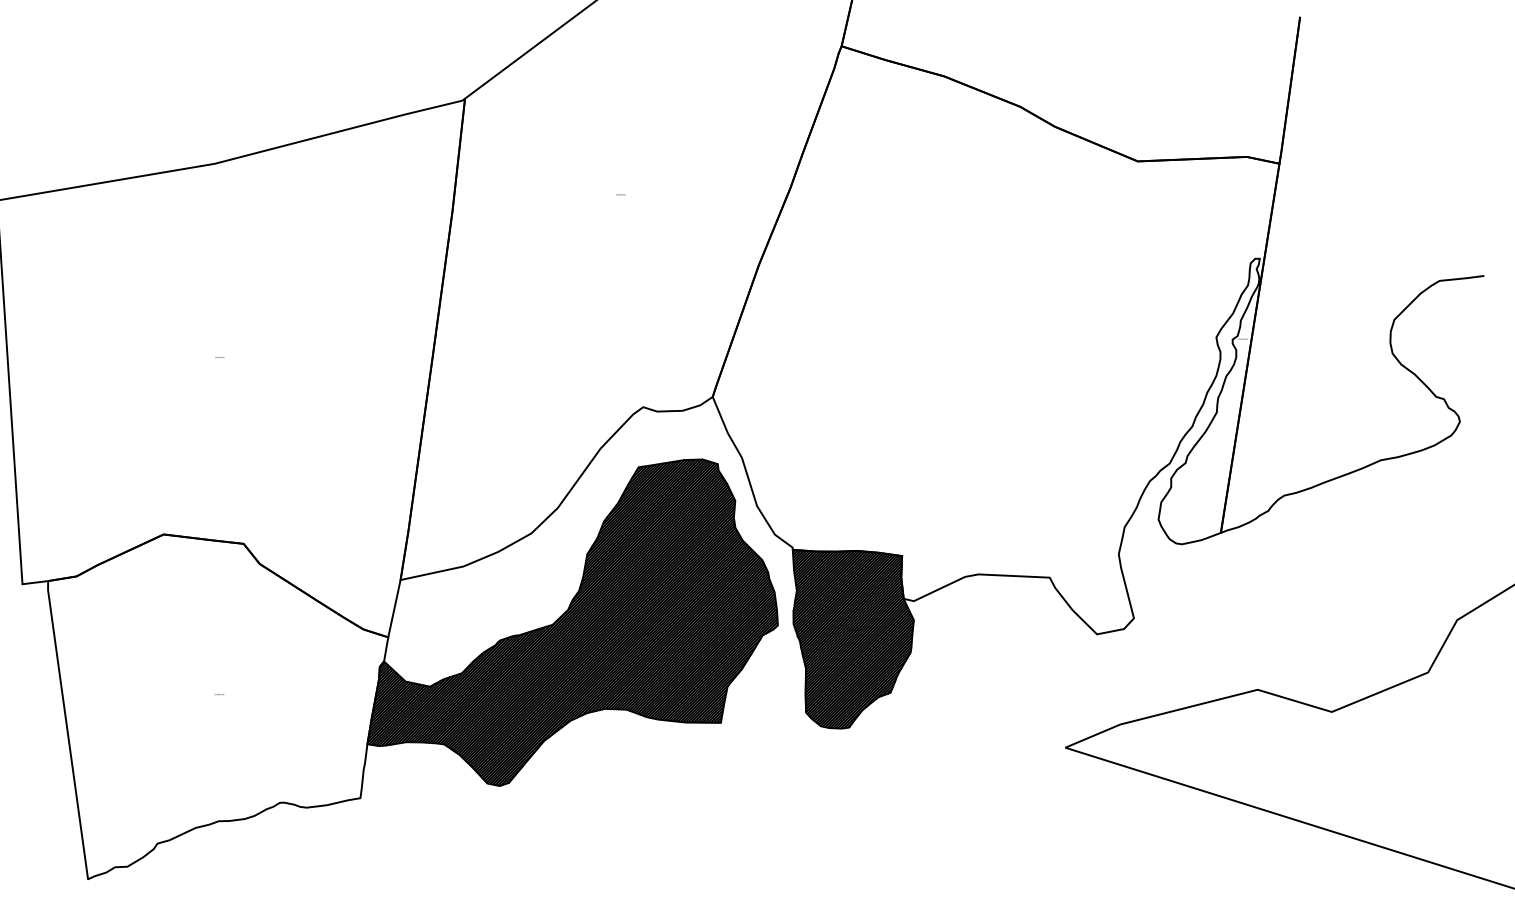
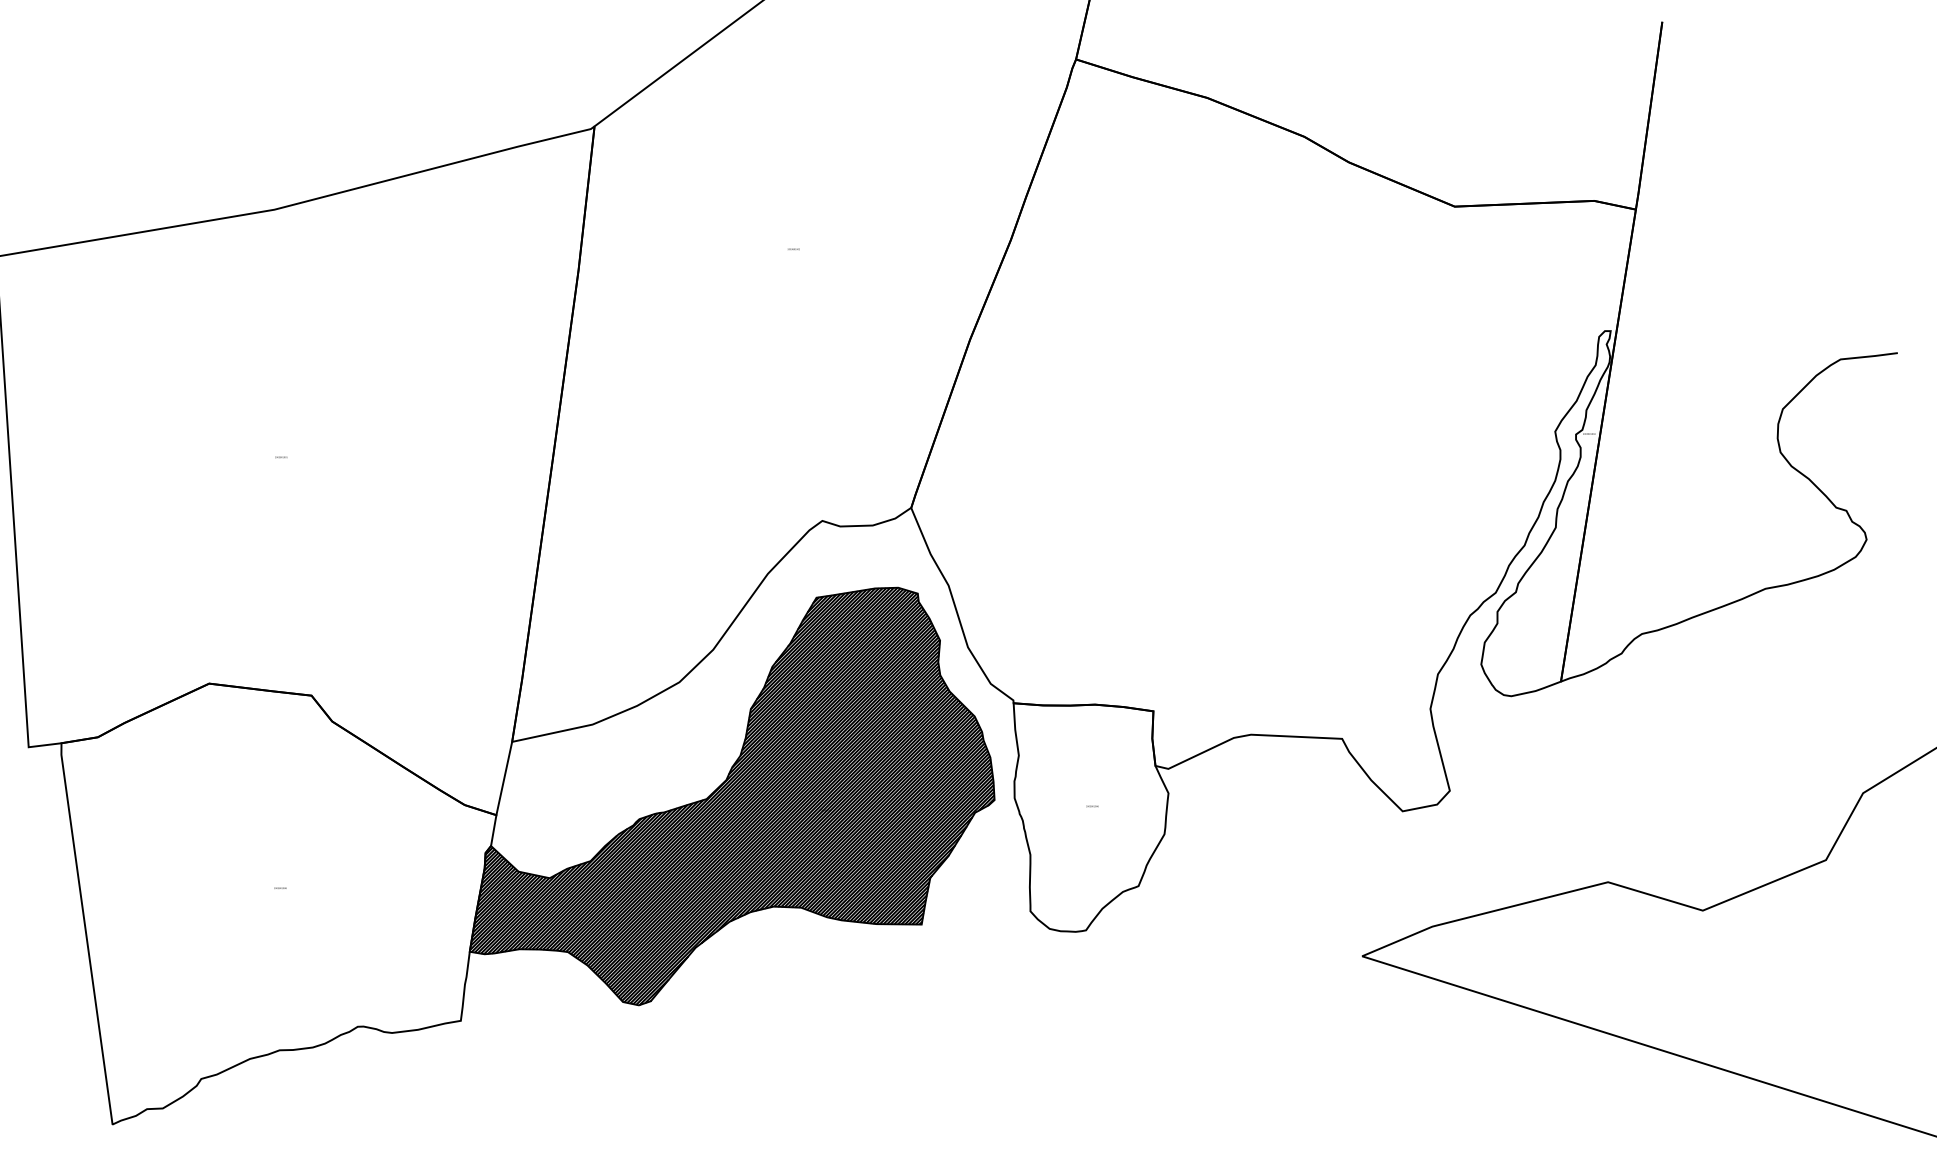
hatch: (852, 639) -> (1090, 817), removed

